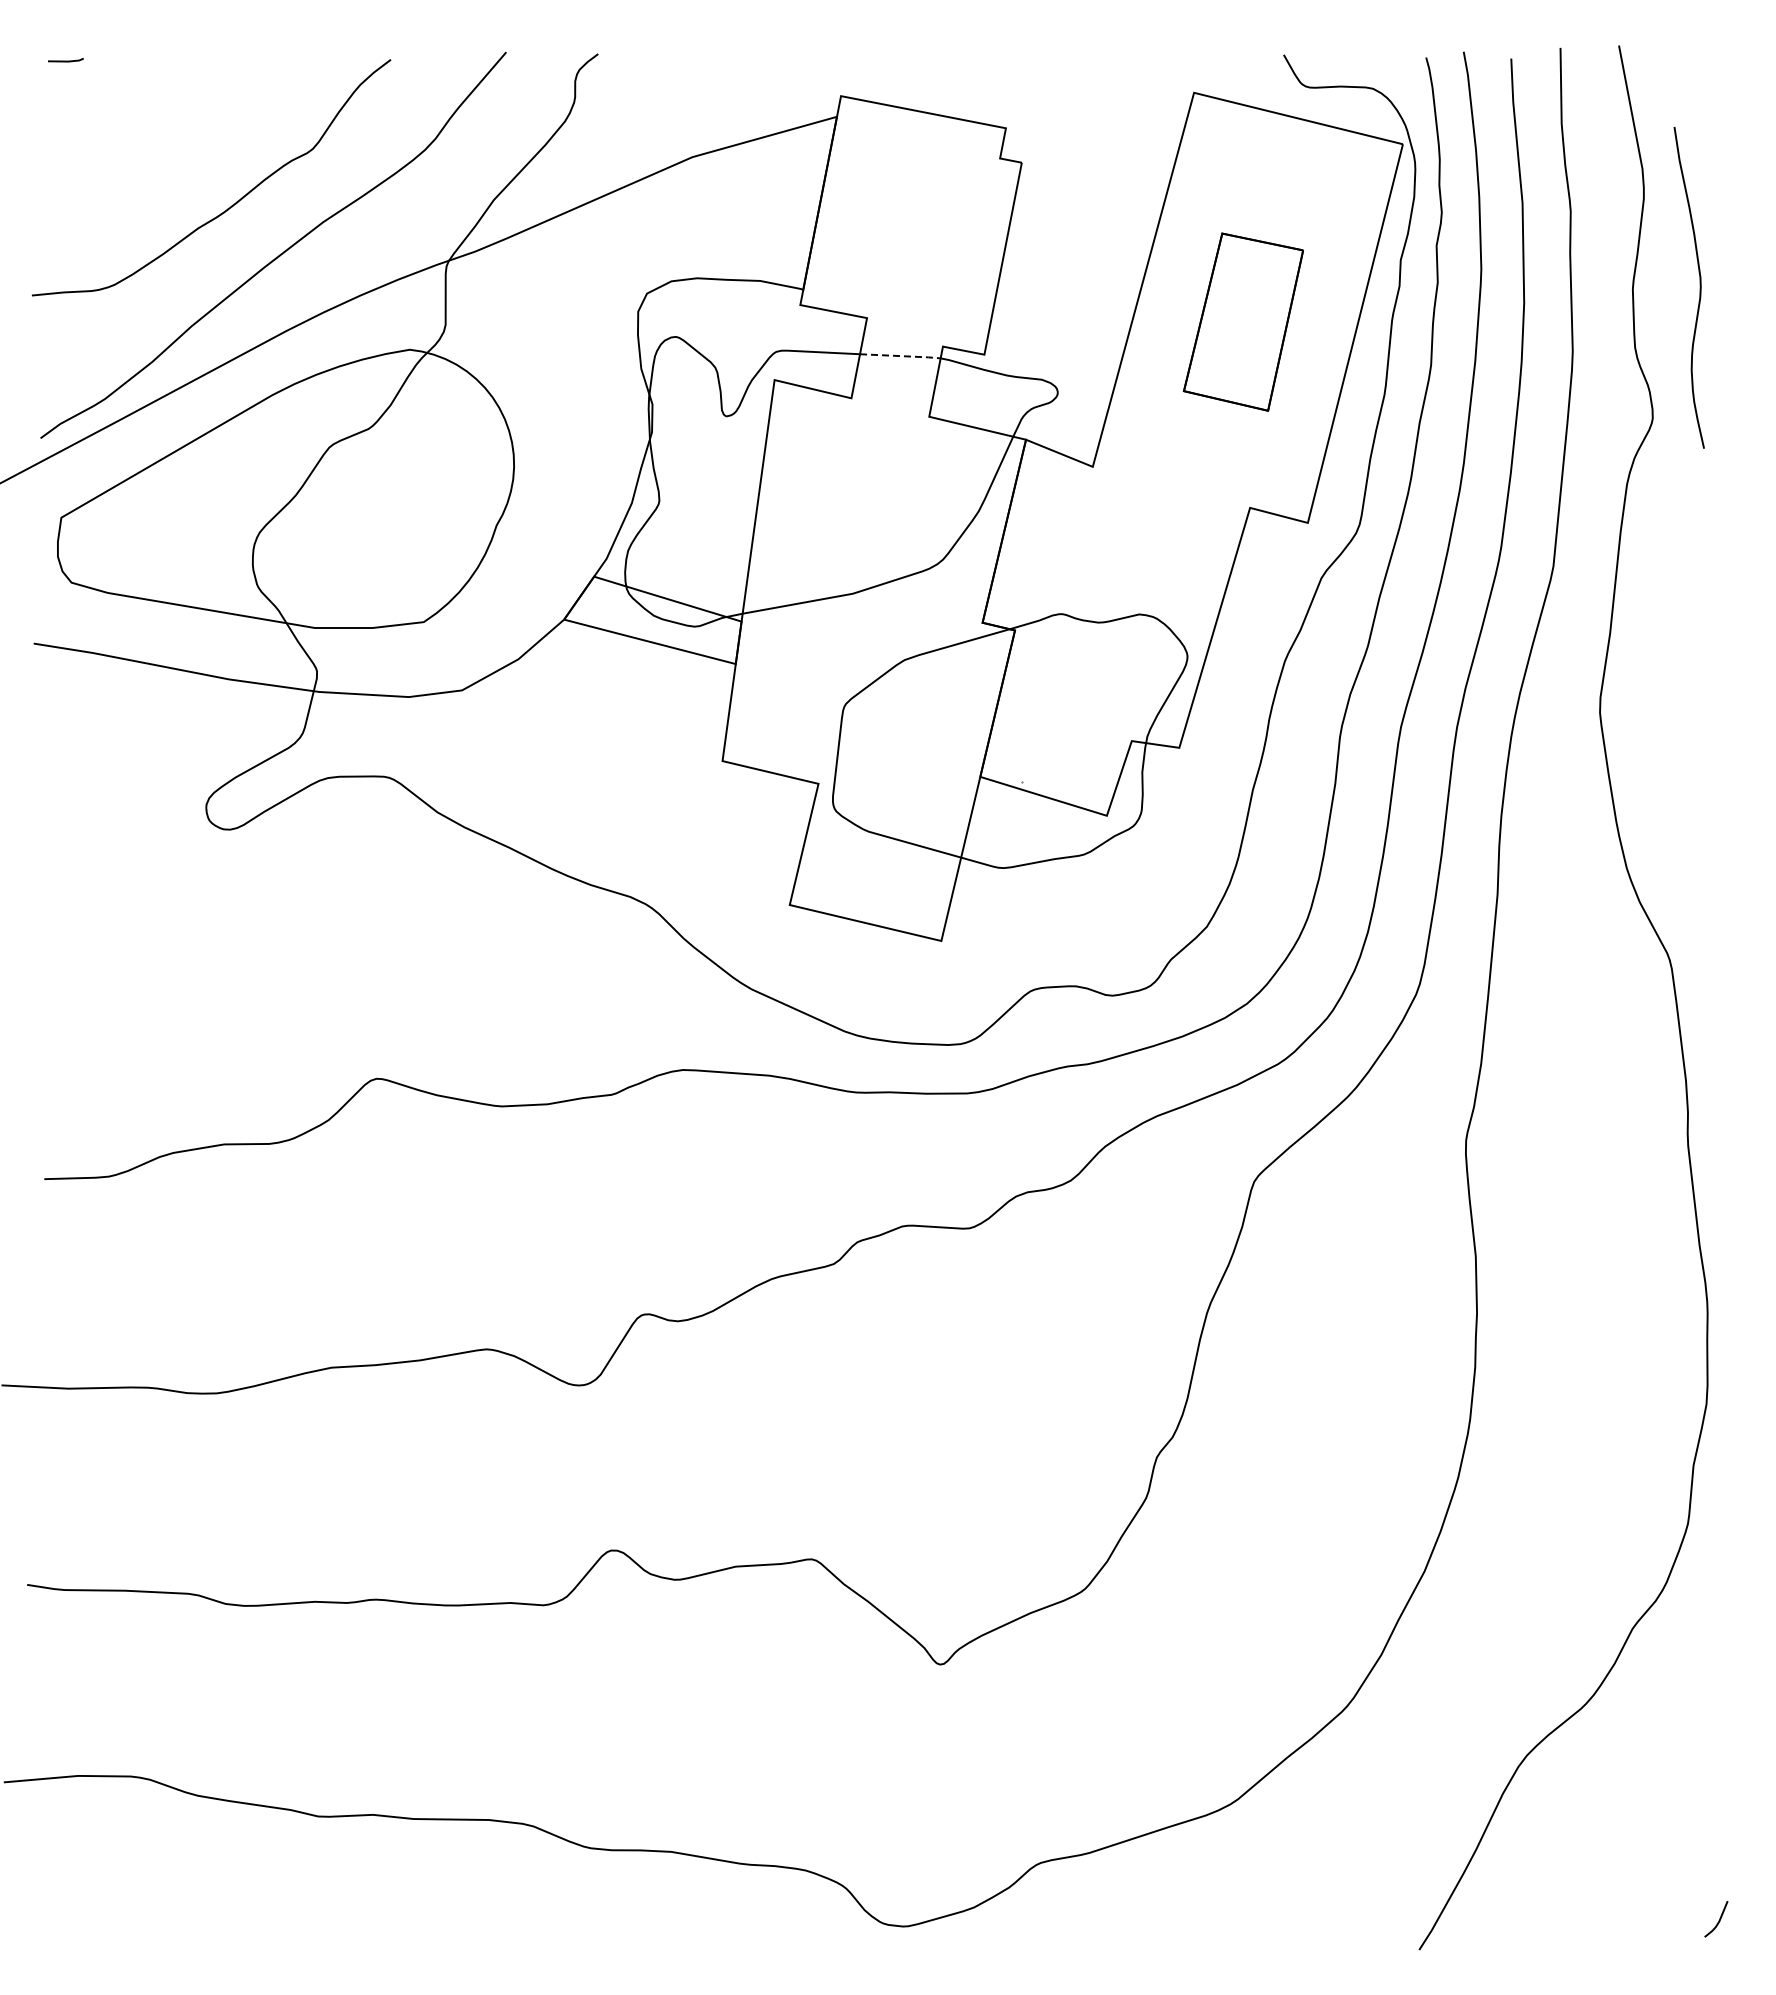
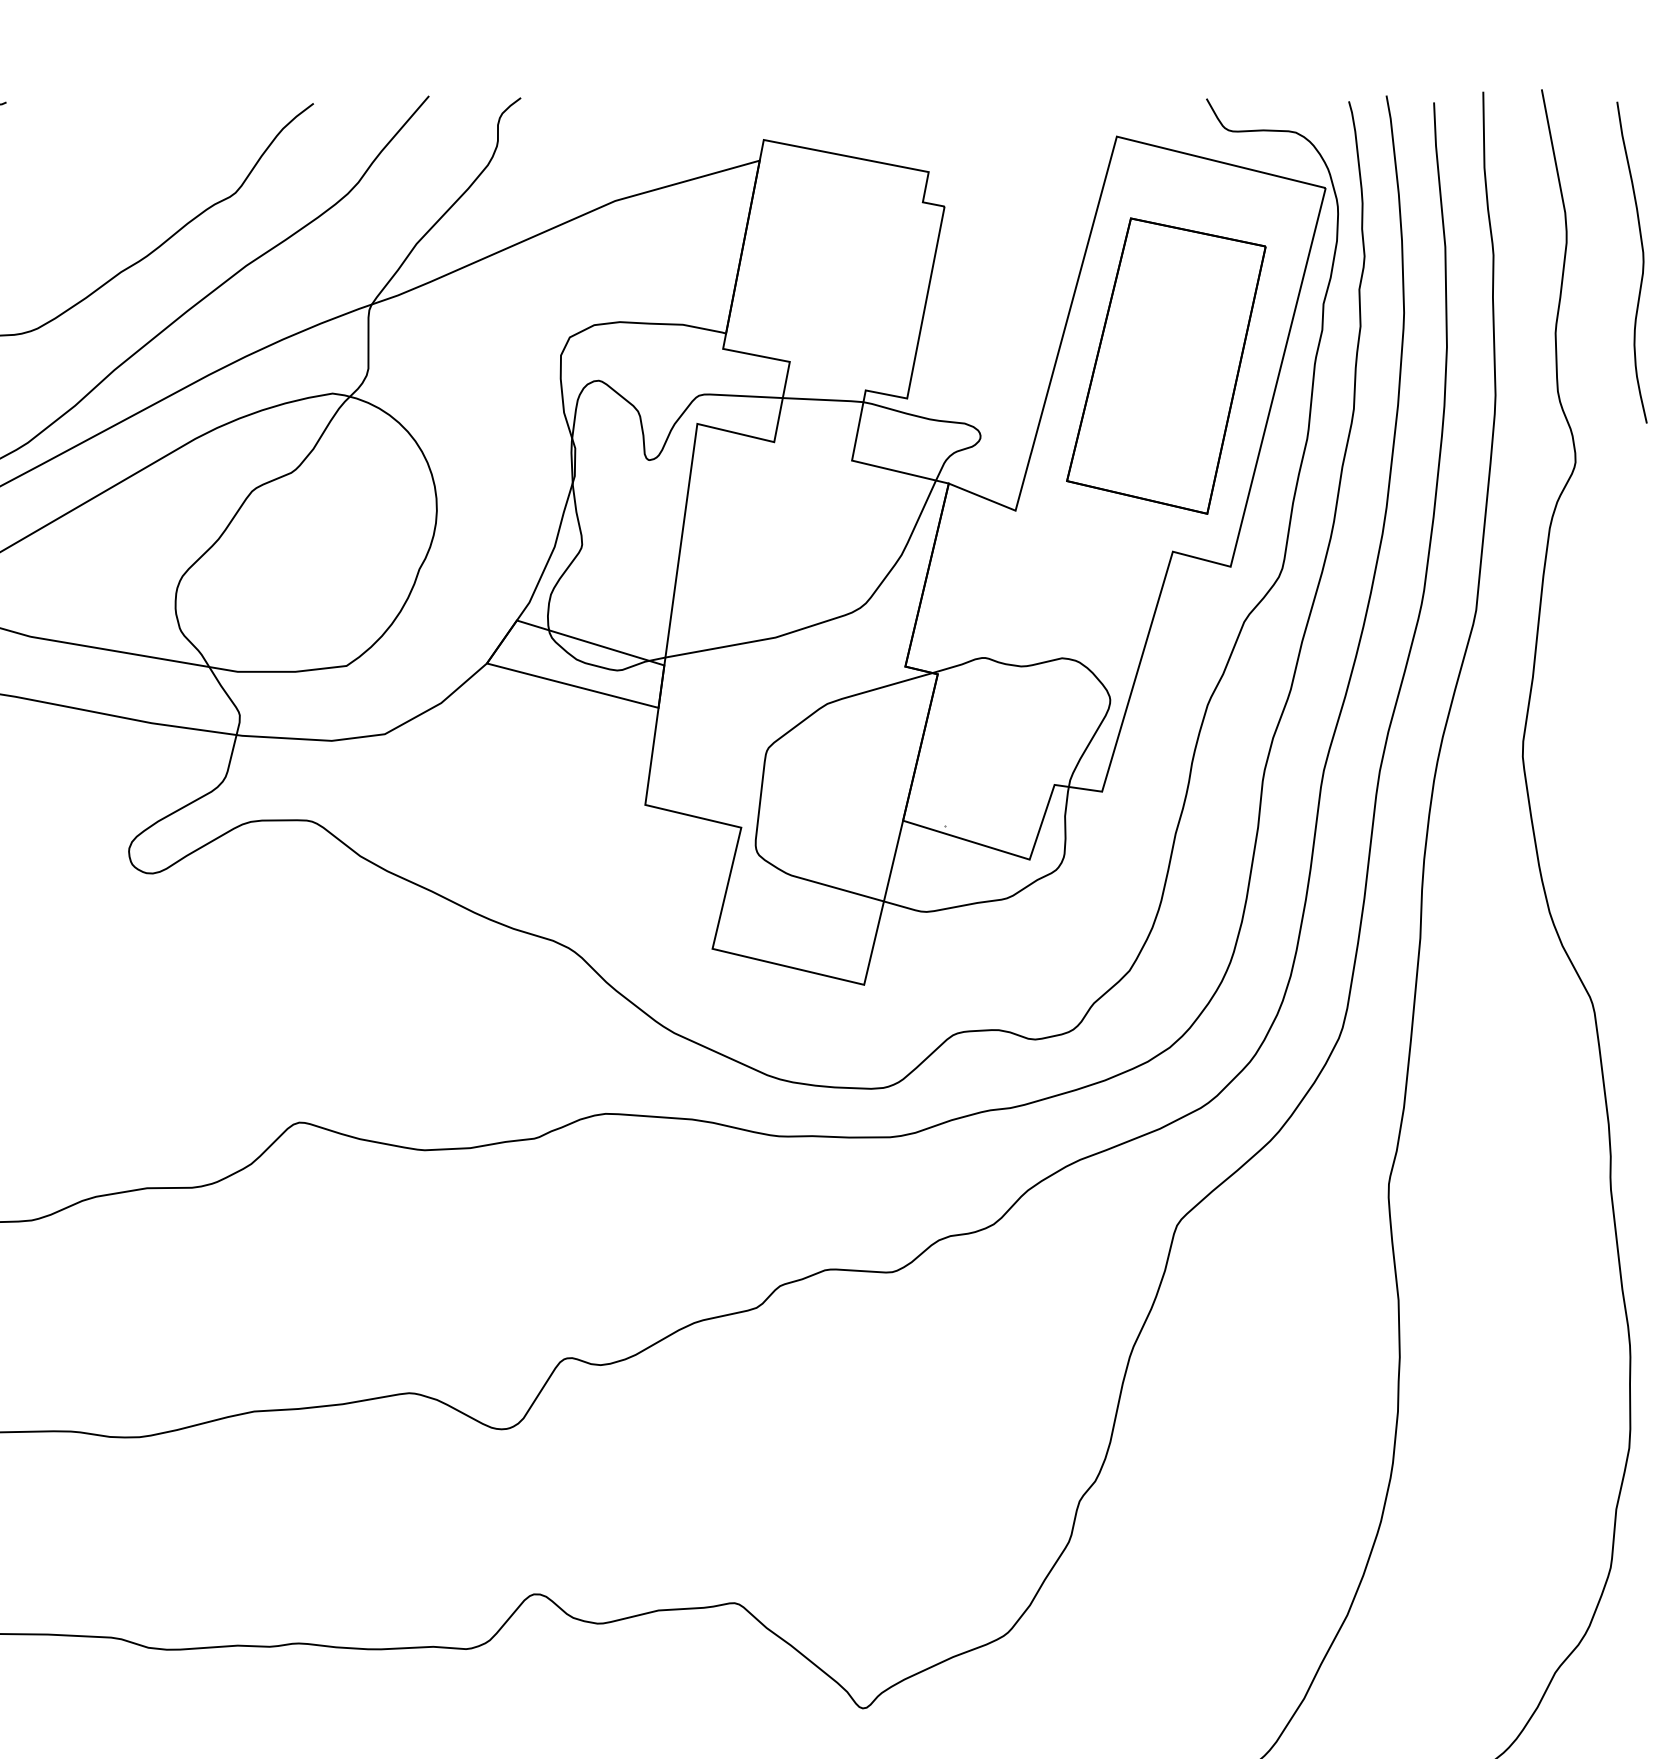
curve: (1699, 287) -> (1642, 262), moved
part: (1243, 321) -> (1166, 365), size x1.67
line: (901, 356) -> (824, 400), dashed -> solid

